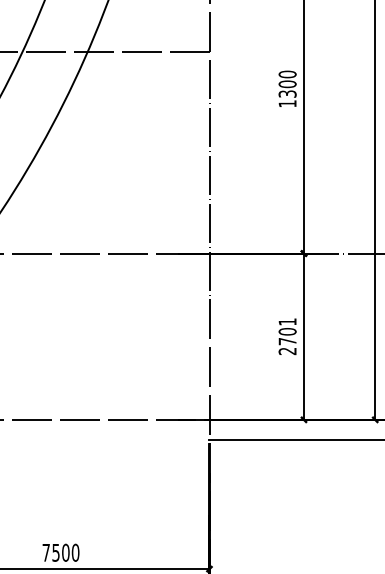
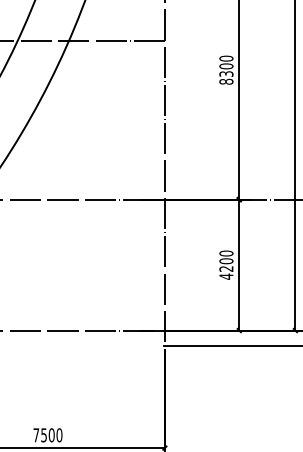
text: (287, 103) -> (226, 81), 1300 -> 8300
text: (287, 335) -> (226, 264), 2701 -> 4200

